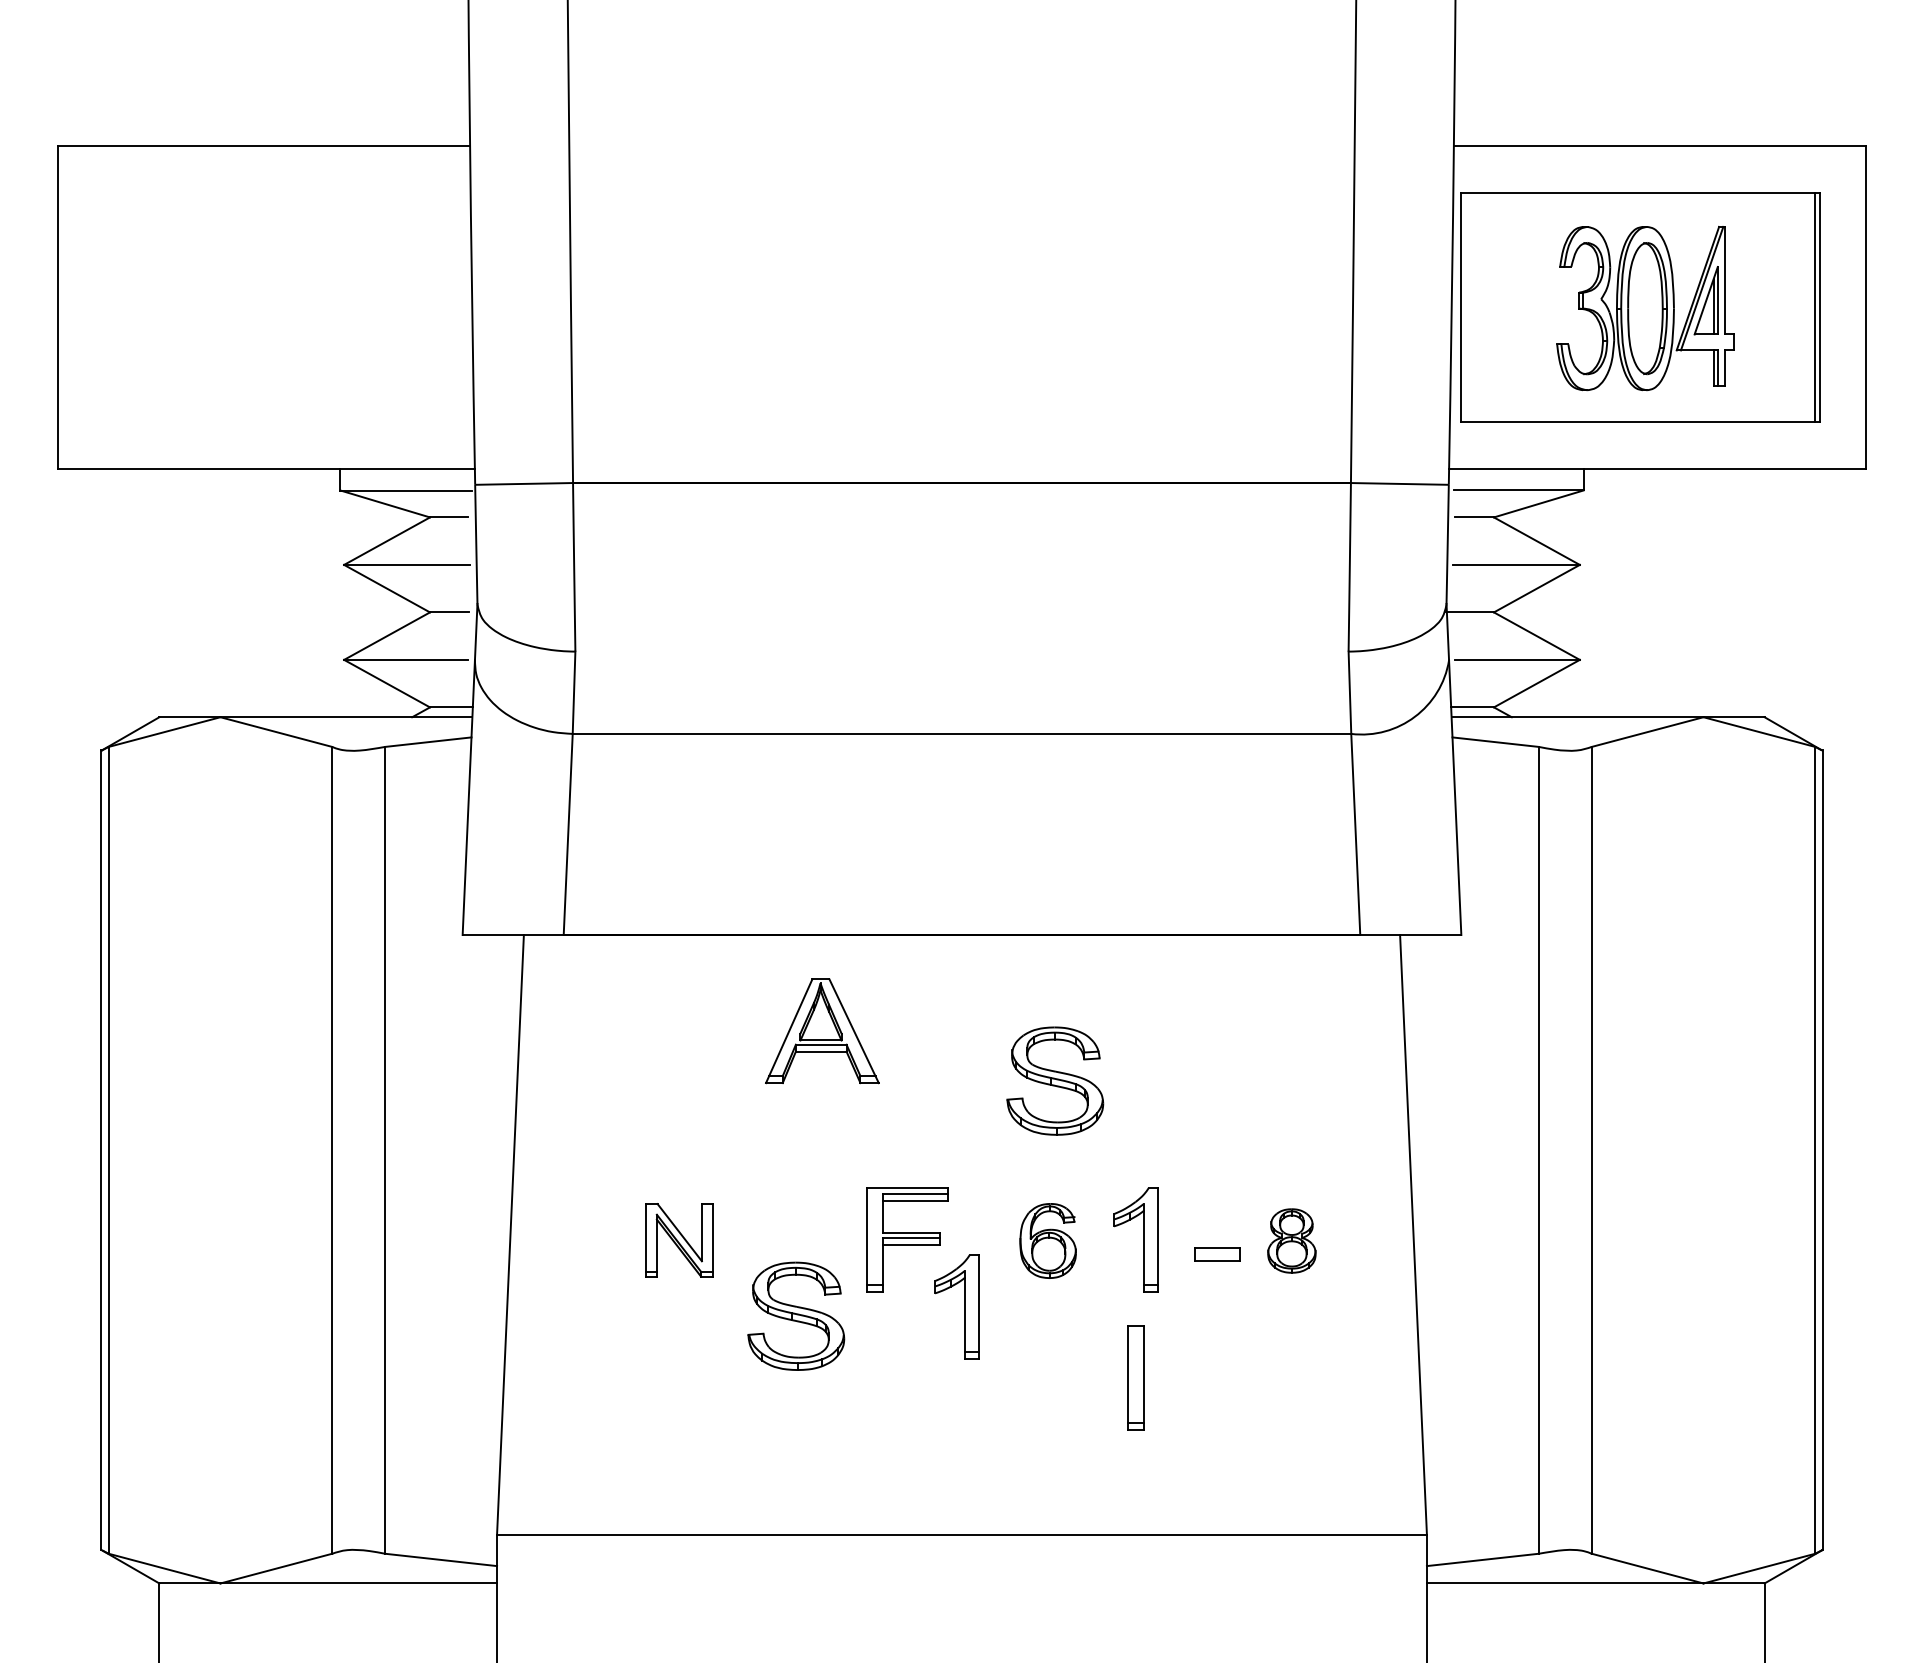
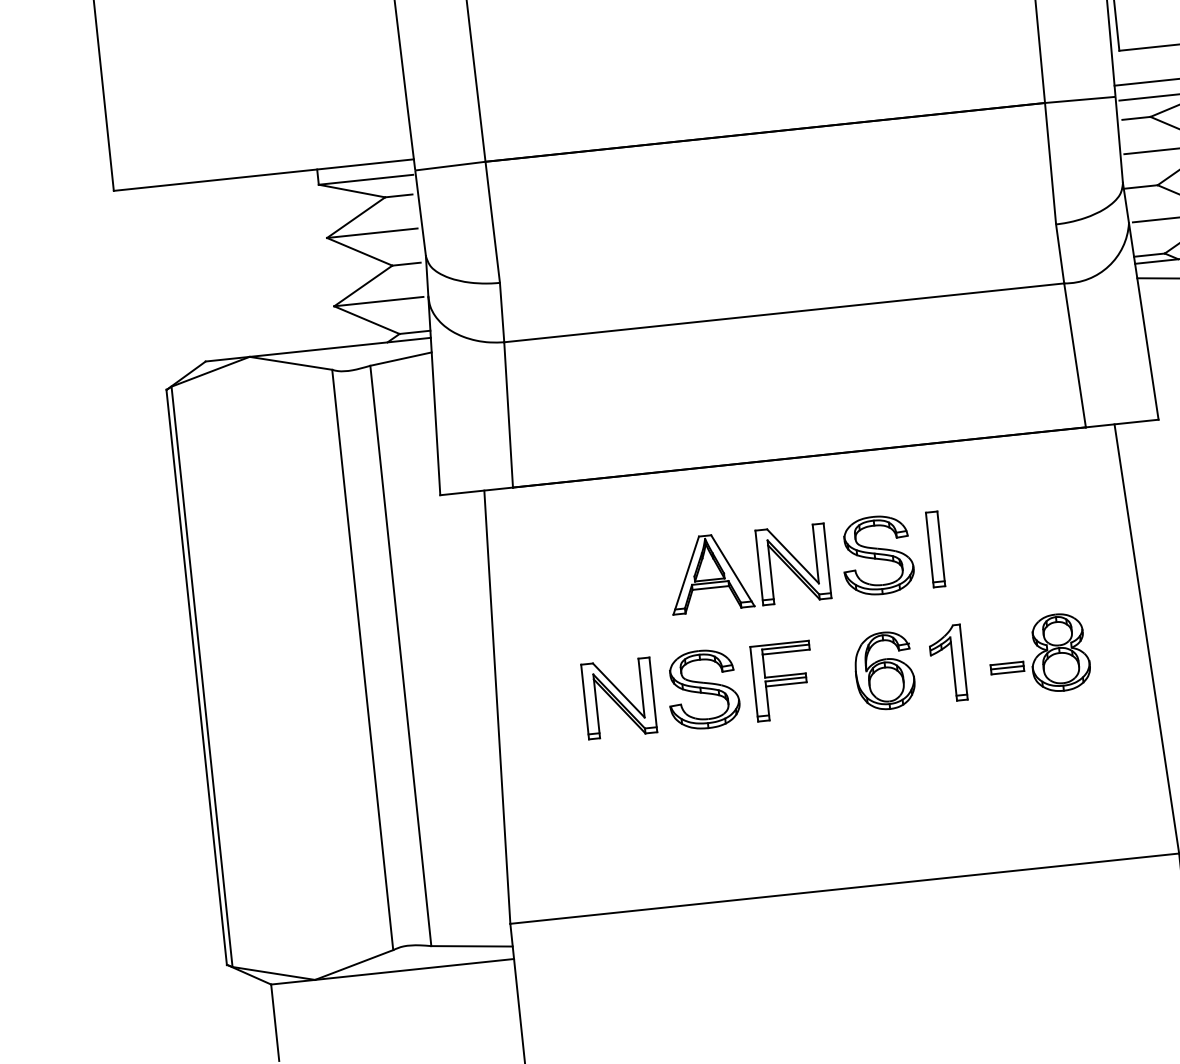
part: (822, 1031) -> (710, 573), moved
part: (938, 1081) -> (793, 564), added
part: (679, 1240) -> (619, 698), size x1.43
part: (1047, 1240) -> (884, 670), size x1.43
part: (1291, 1240) -> (1059, 652), size x1.67
line: (1217, 1254) -> (1007, 667), added
part: (964, 1306) -> (829, 724), removed
part: (796, 1315) -> (703, 688), moved
part: (1135, 1377) -> (935, 549), moved

